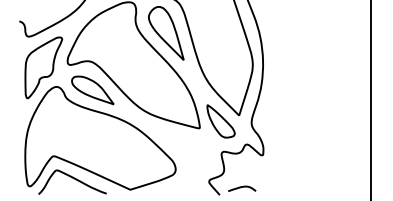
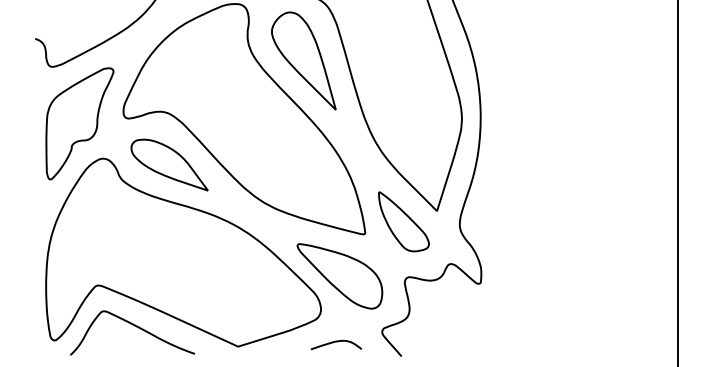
part: (186, 150) -> (340, 274), added
curve: (242, 187) -> (337, 342), moved

